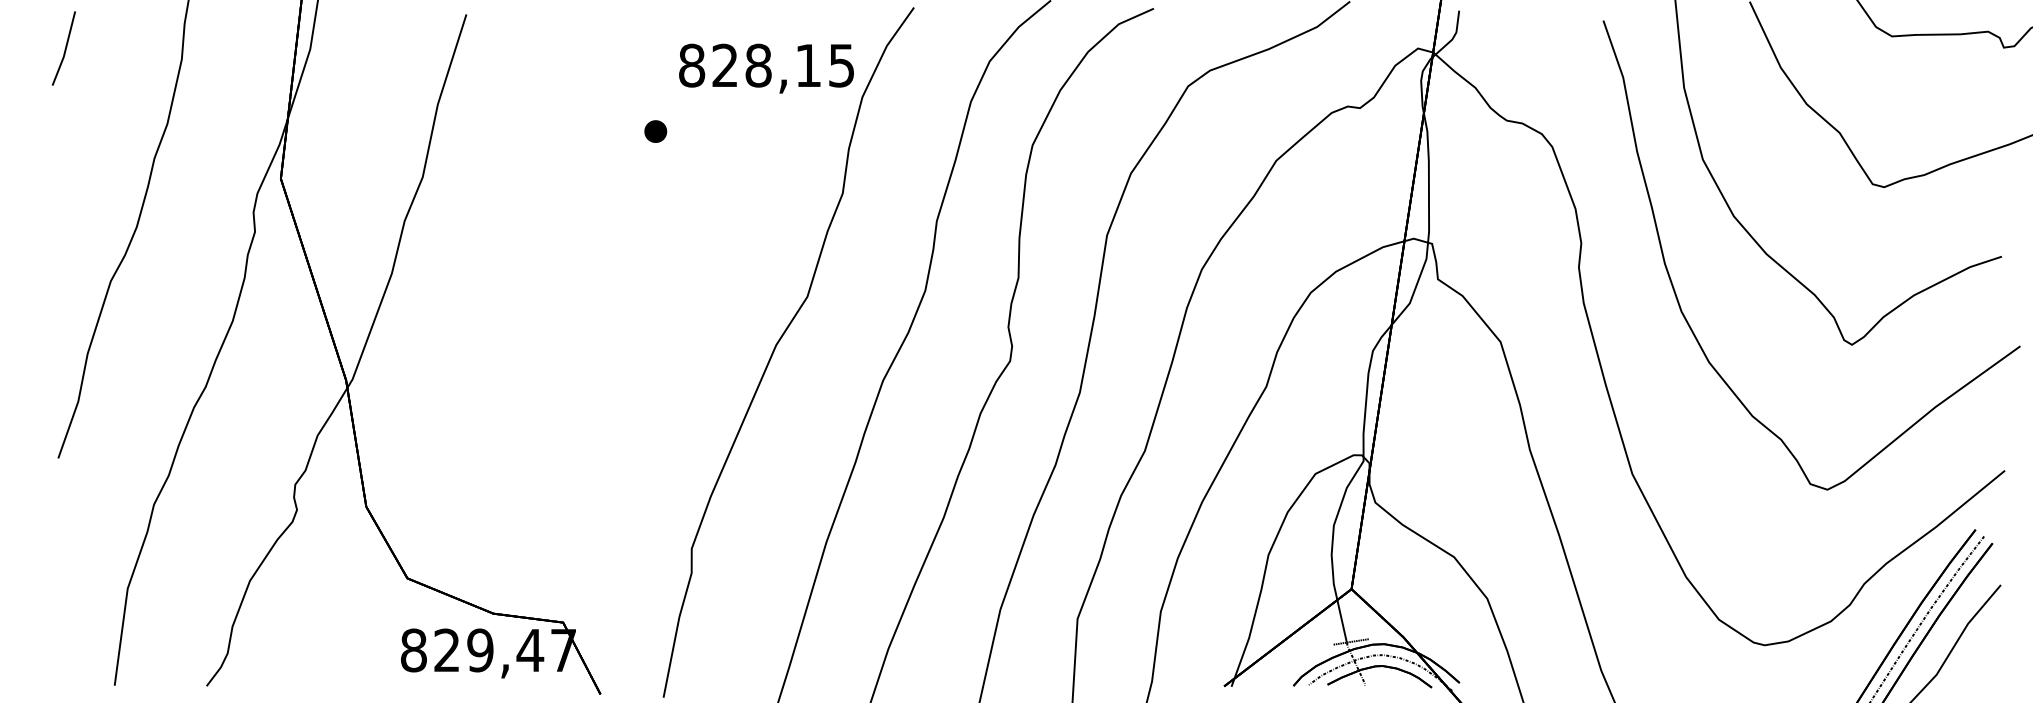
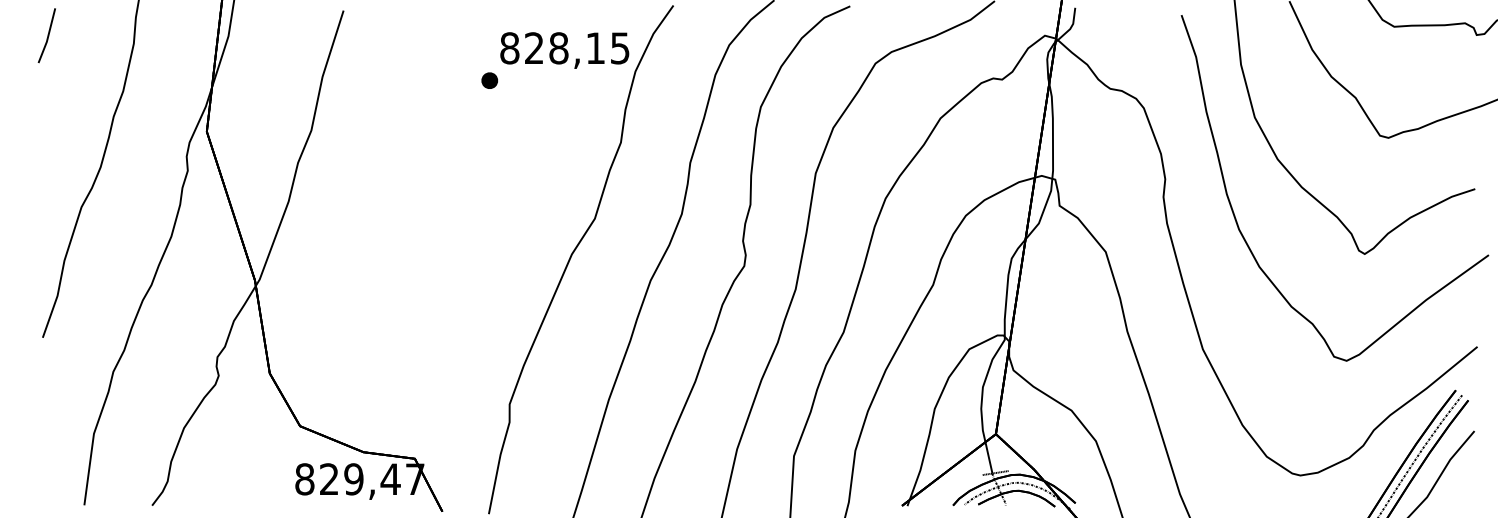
part: (655, 131) -> (489, 80), moved

